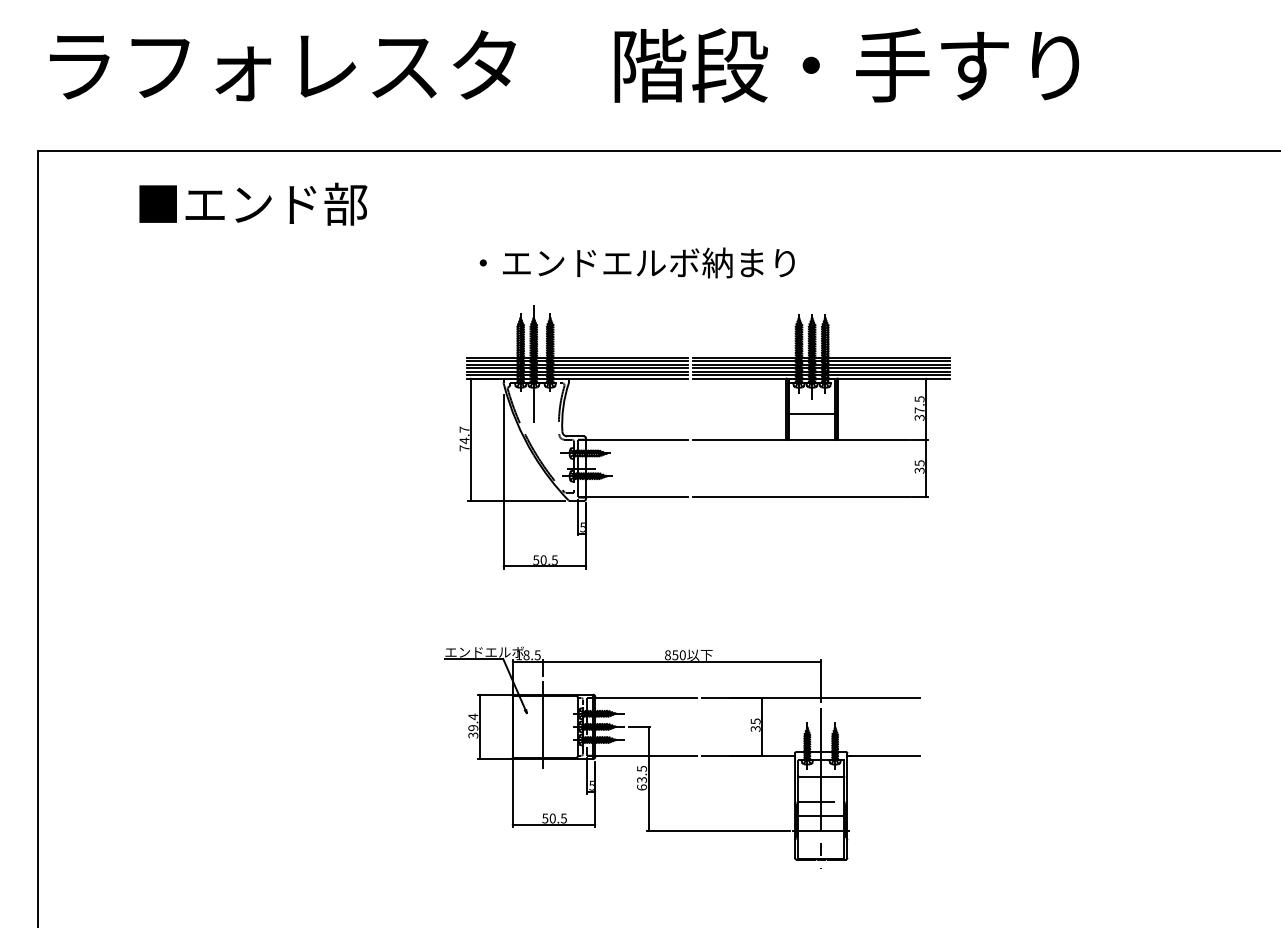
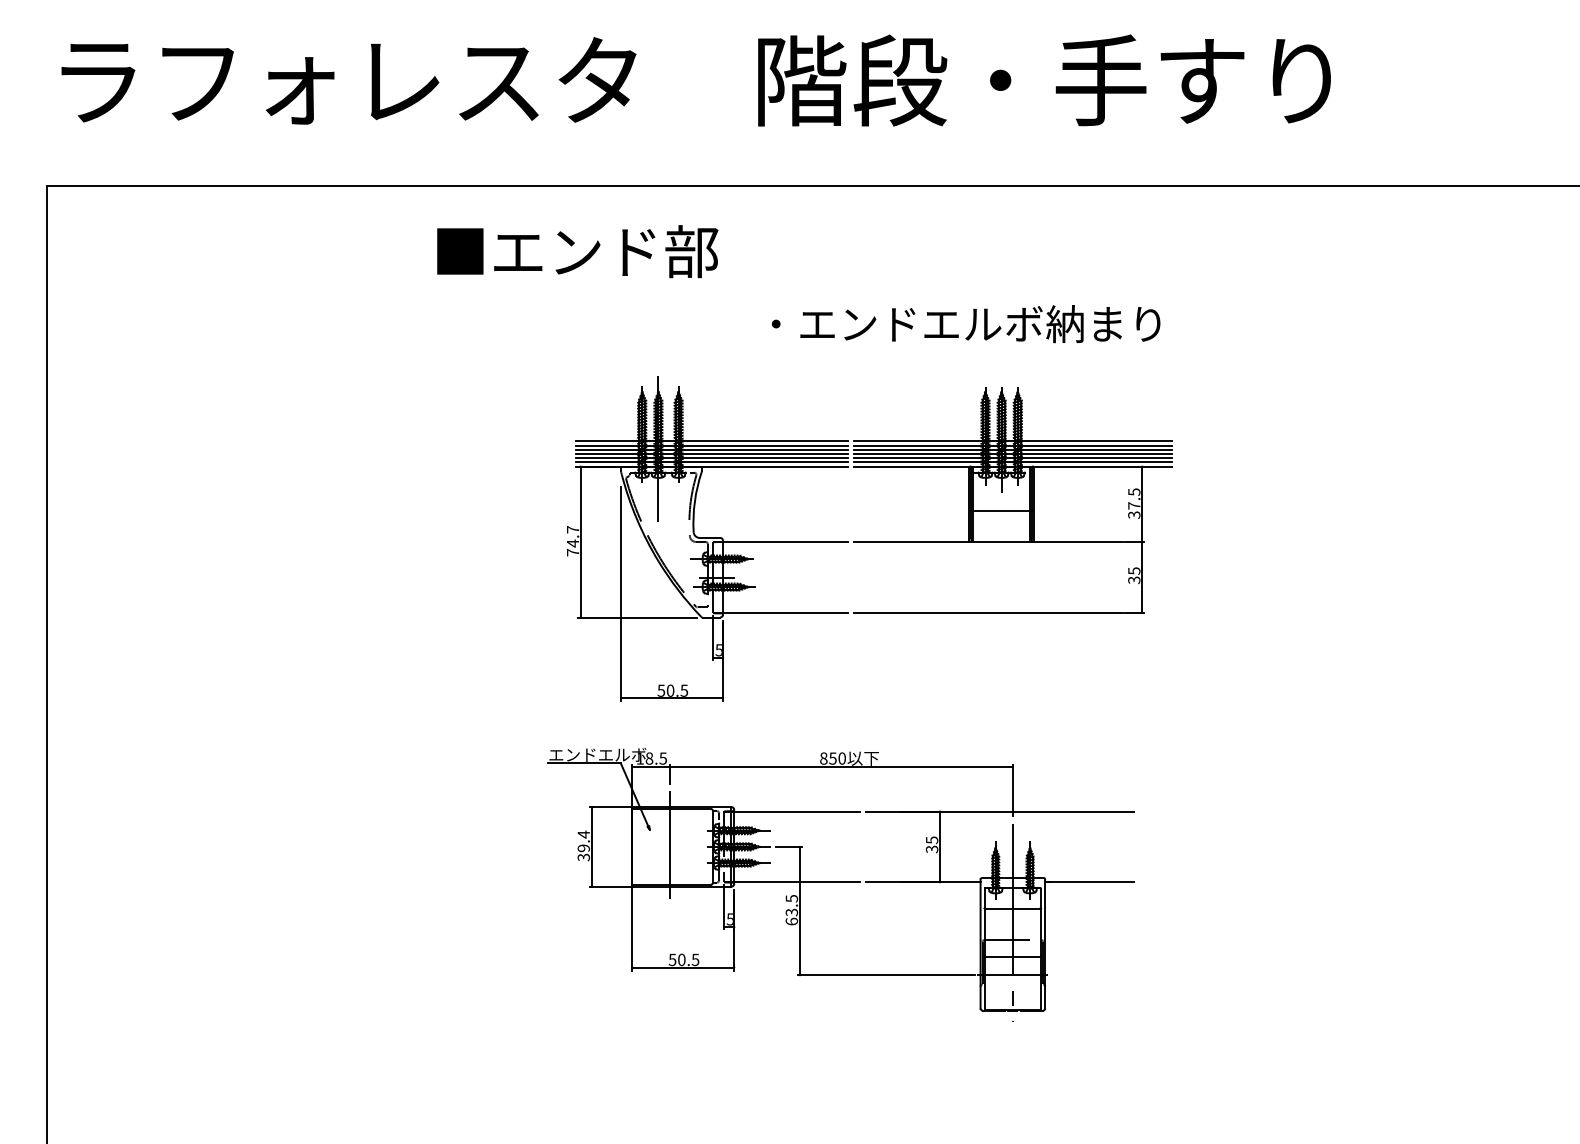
text: (253, 203) -> (577, 250), moved
text: (636, 262) -> (965, 323), moved
part: (682, 757) -> (841, 884), moved

